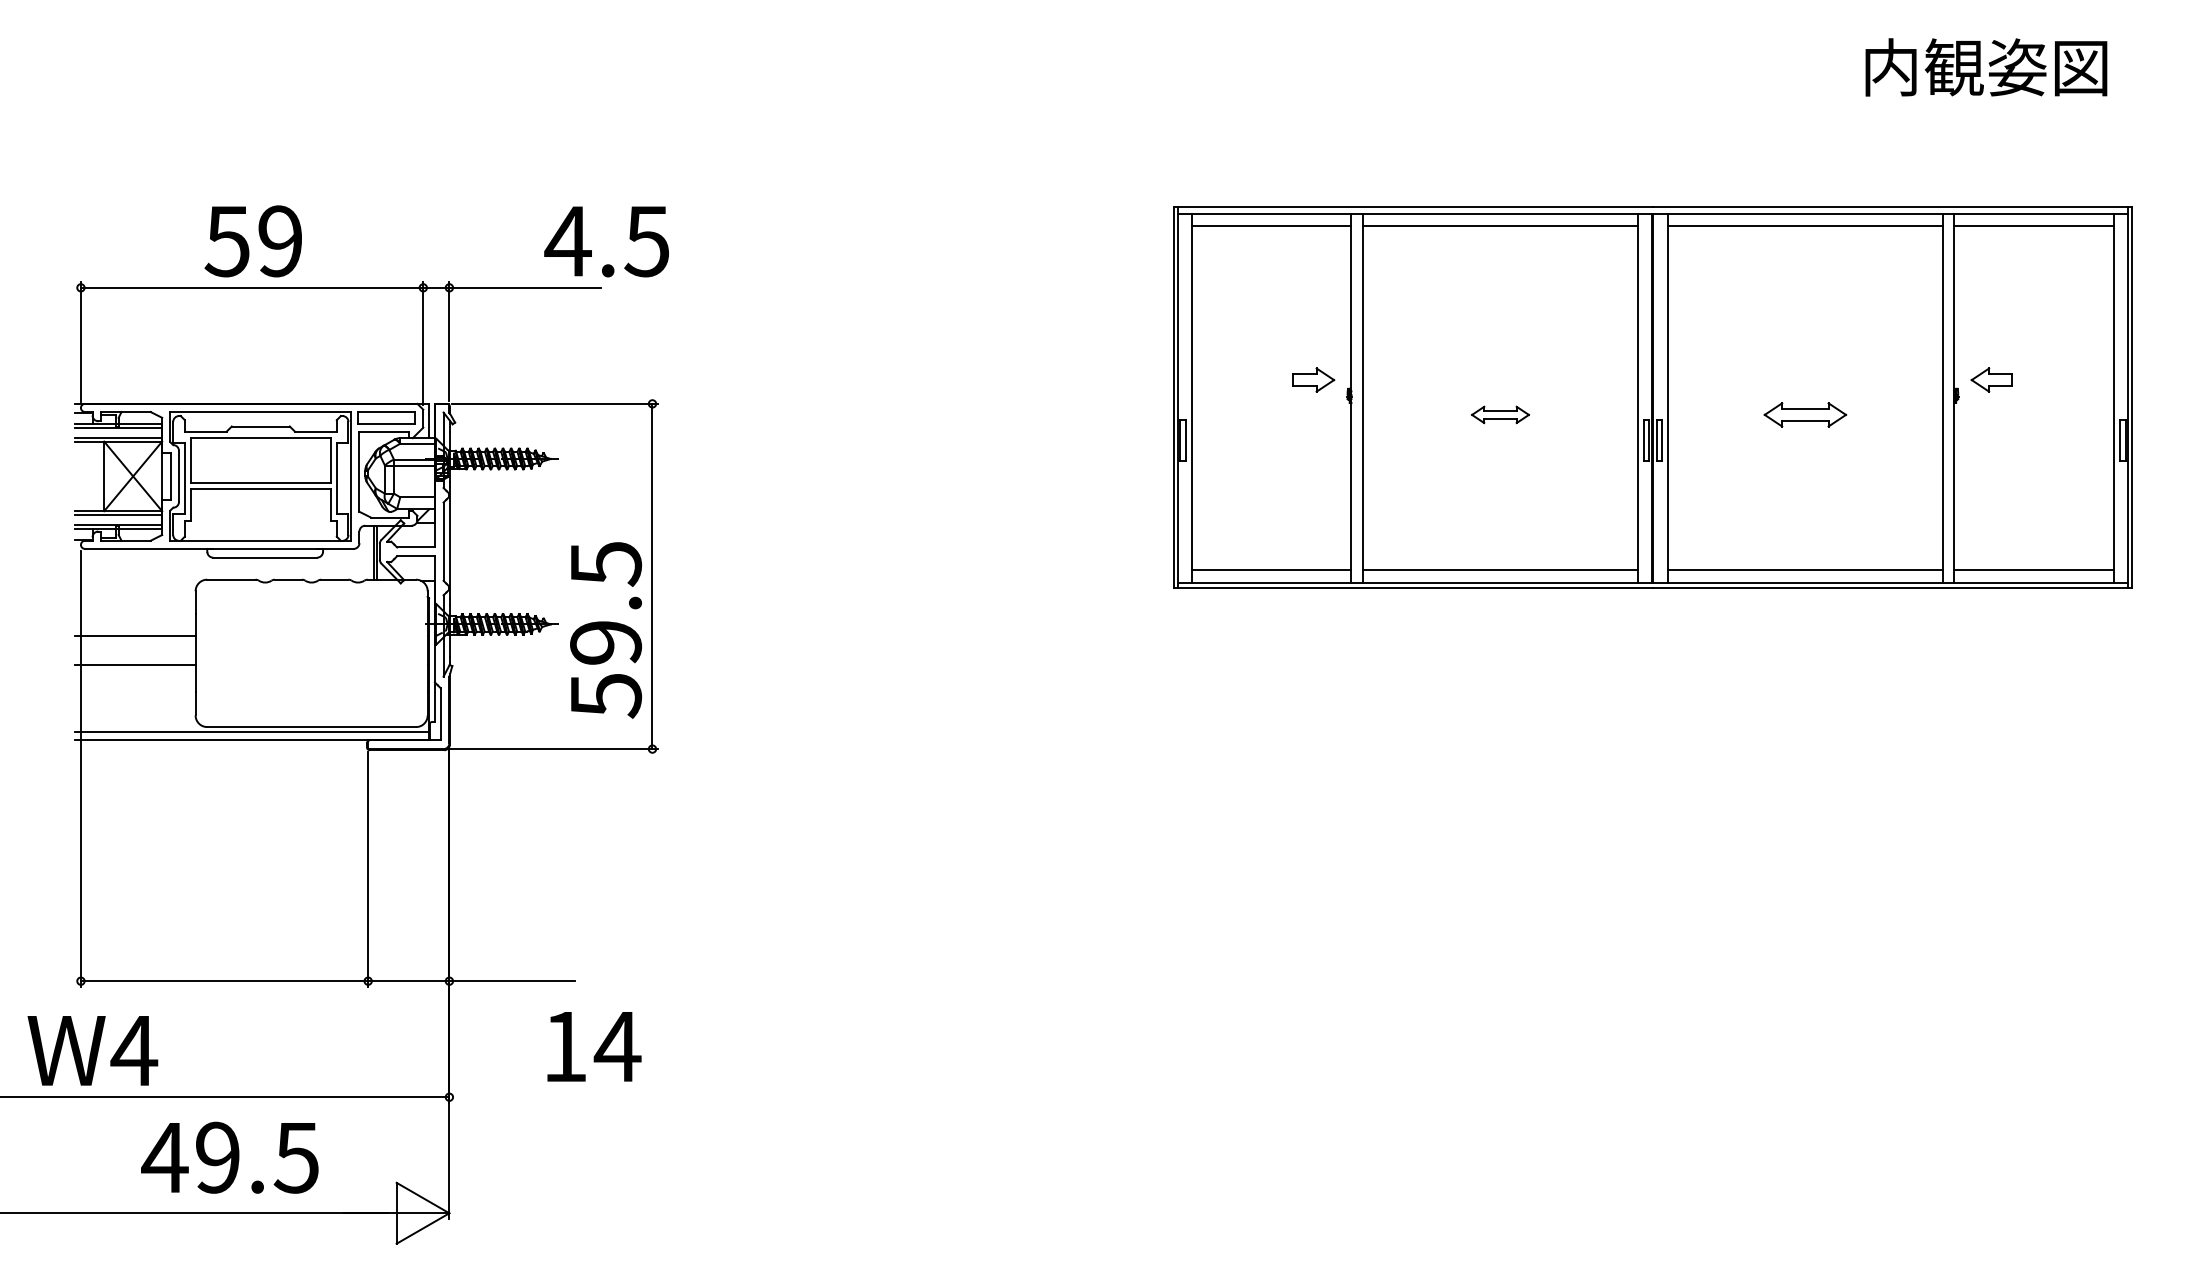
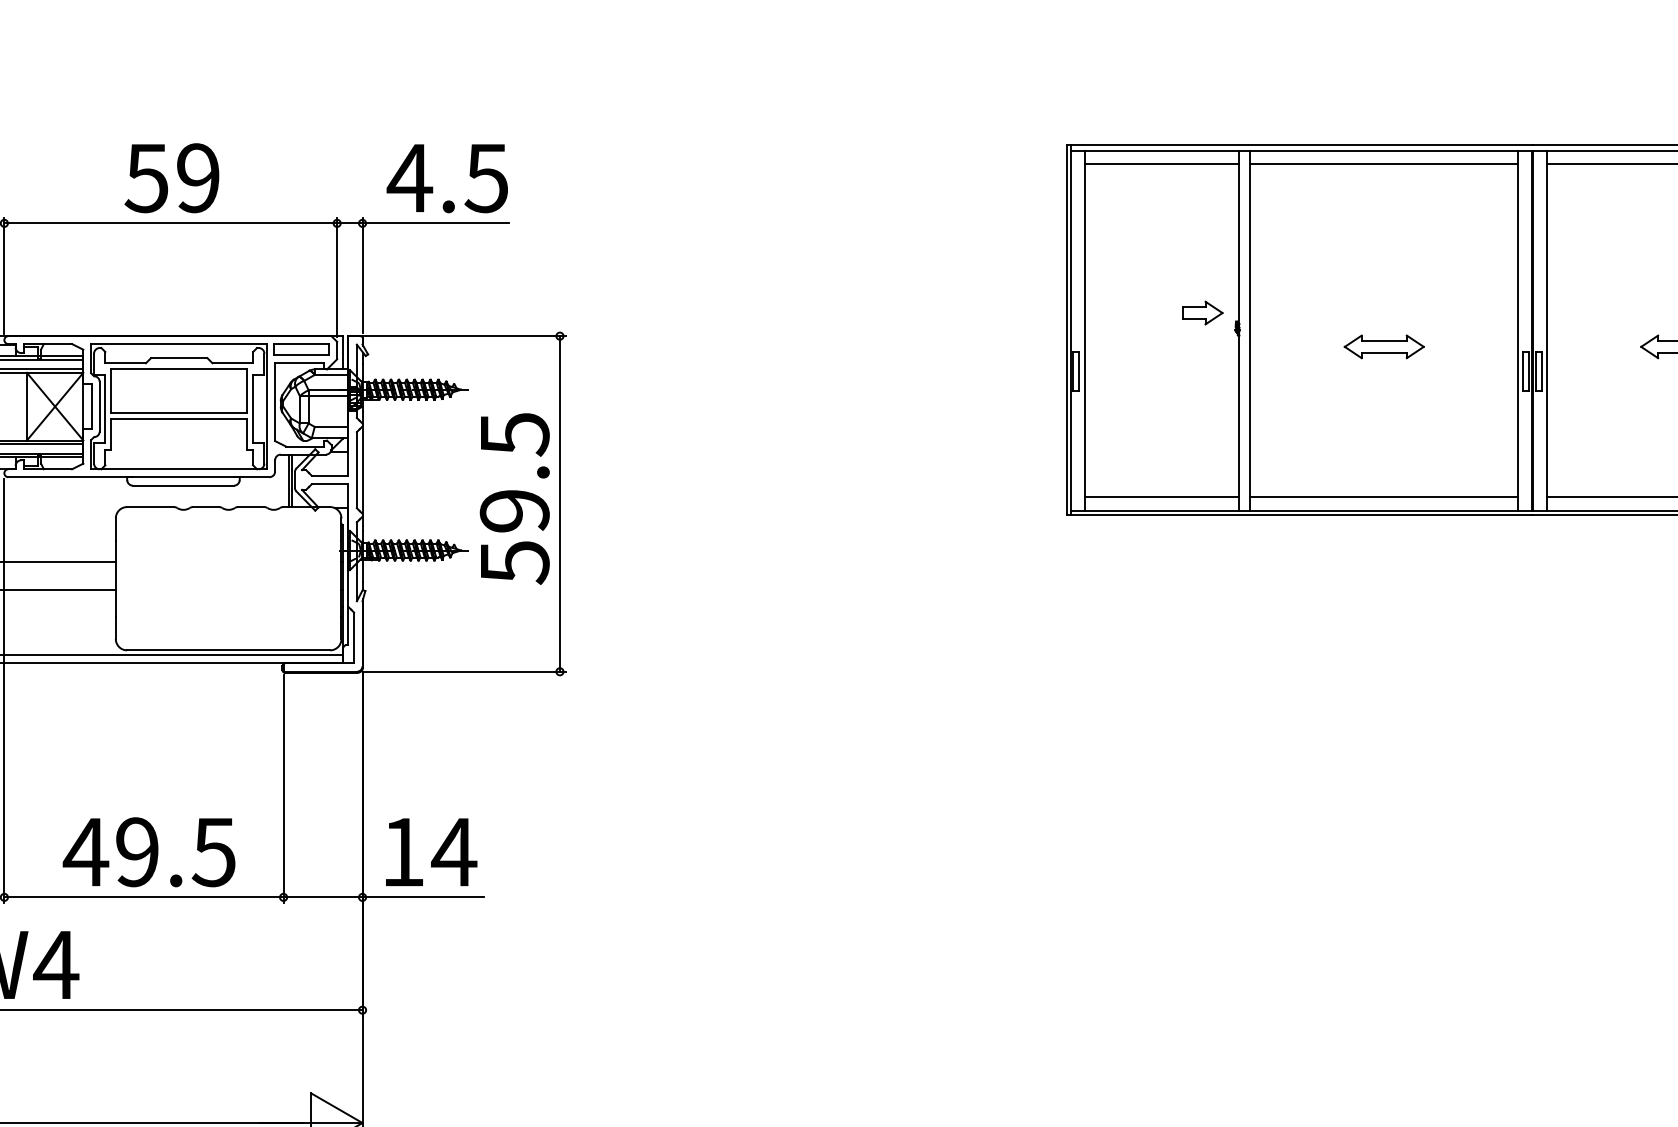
text: (606, 241) -> (447, 178), moved
part: (1500, 414) -> (1384, 346), size x1.43
text: (605, 630) -> (514, 499), moved
text: (594, 1046) -> (431, 851), moved
text: (229, 1157) -> (148, 851), moved

